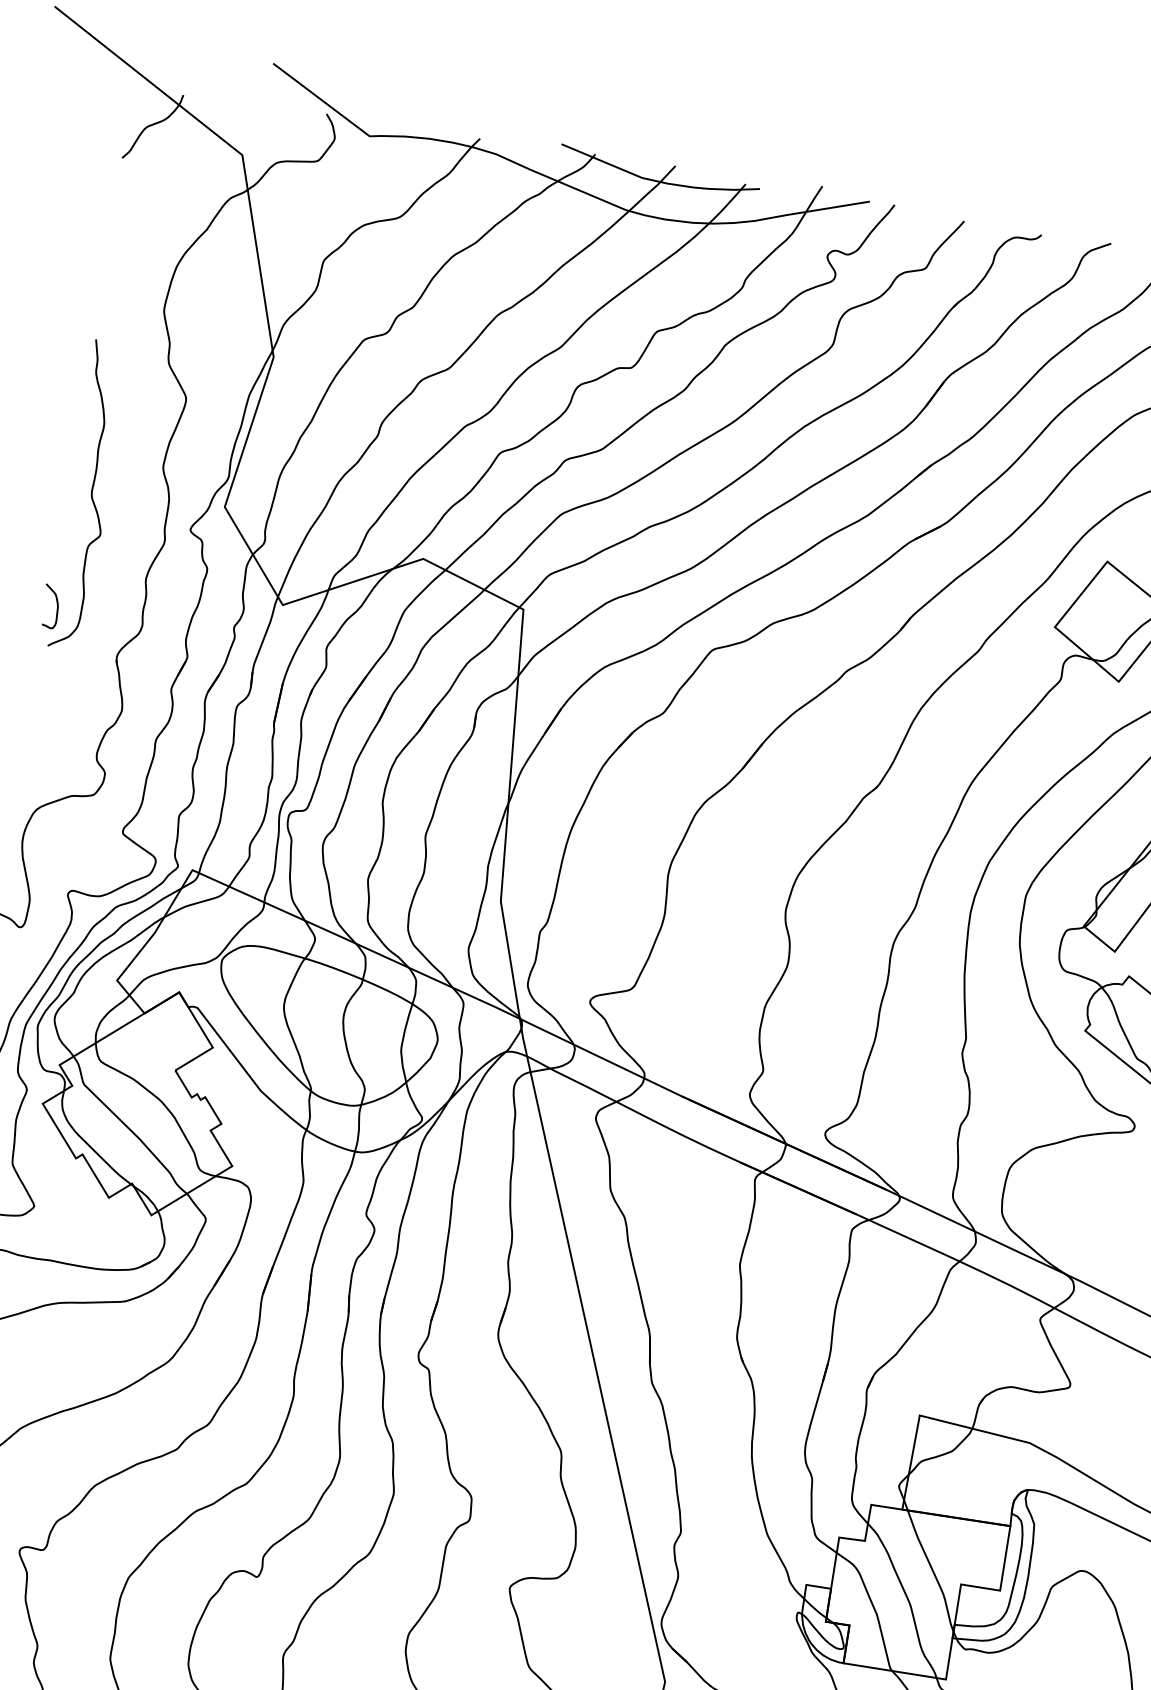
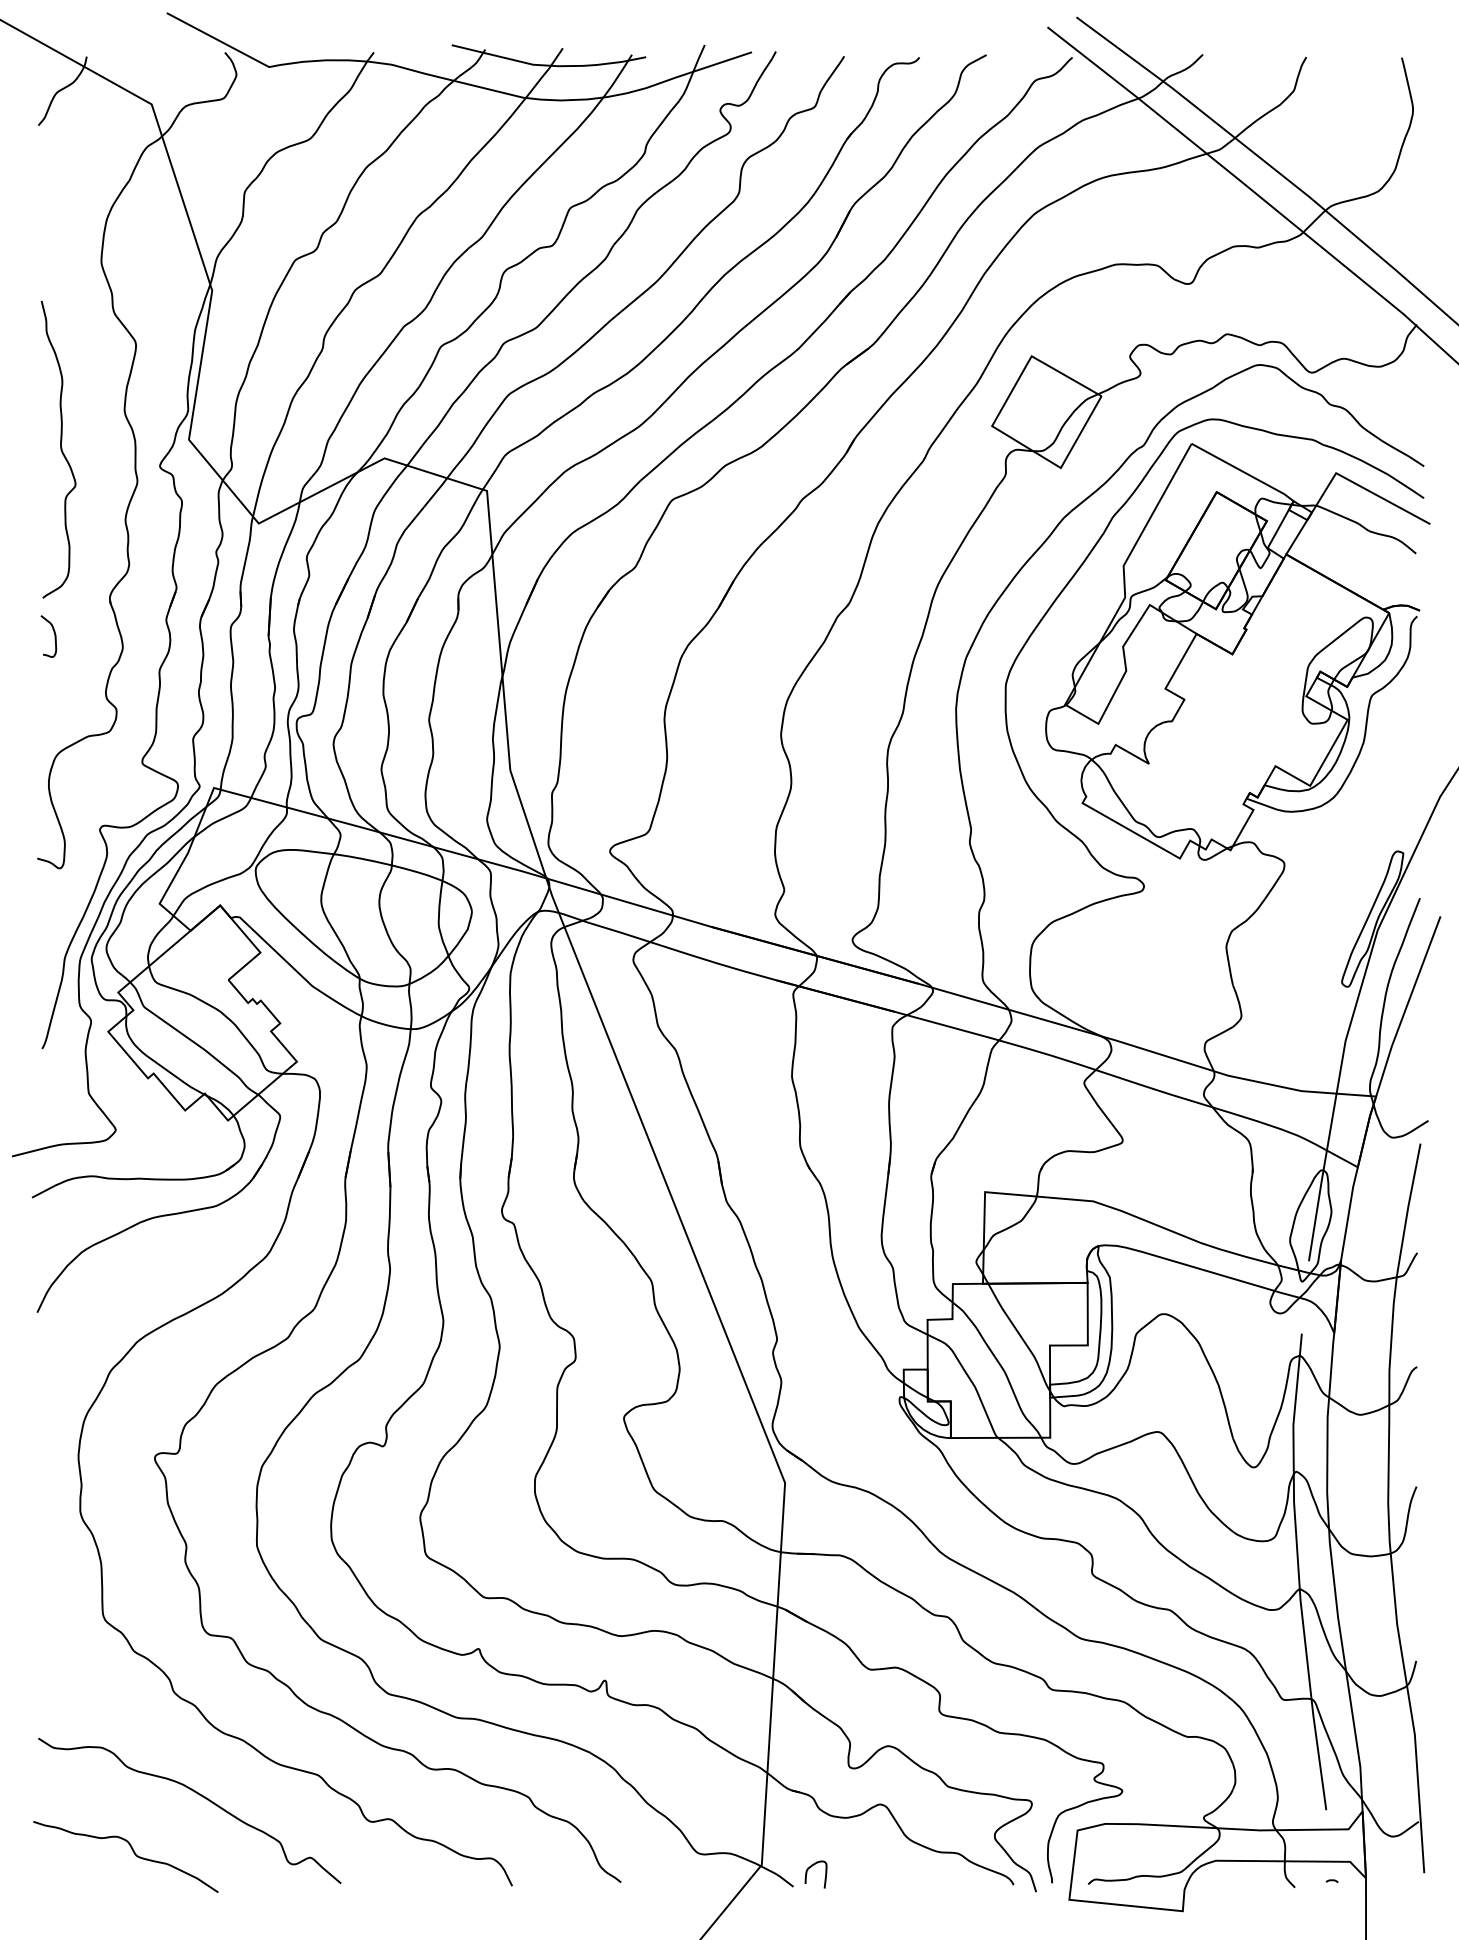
curve: (56, 607) -> (54, 636), moved

